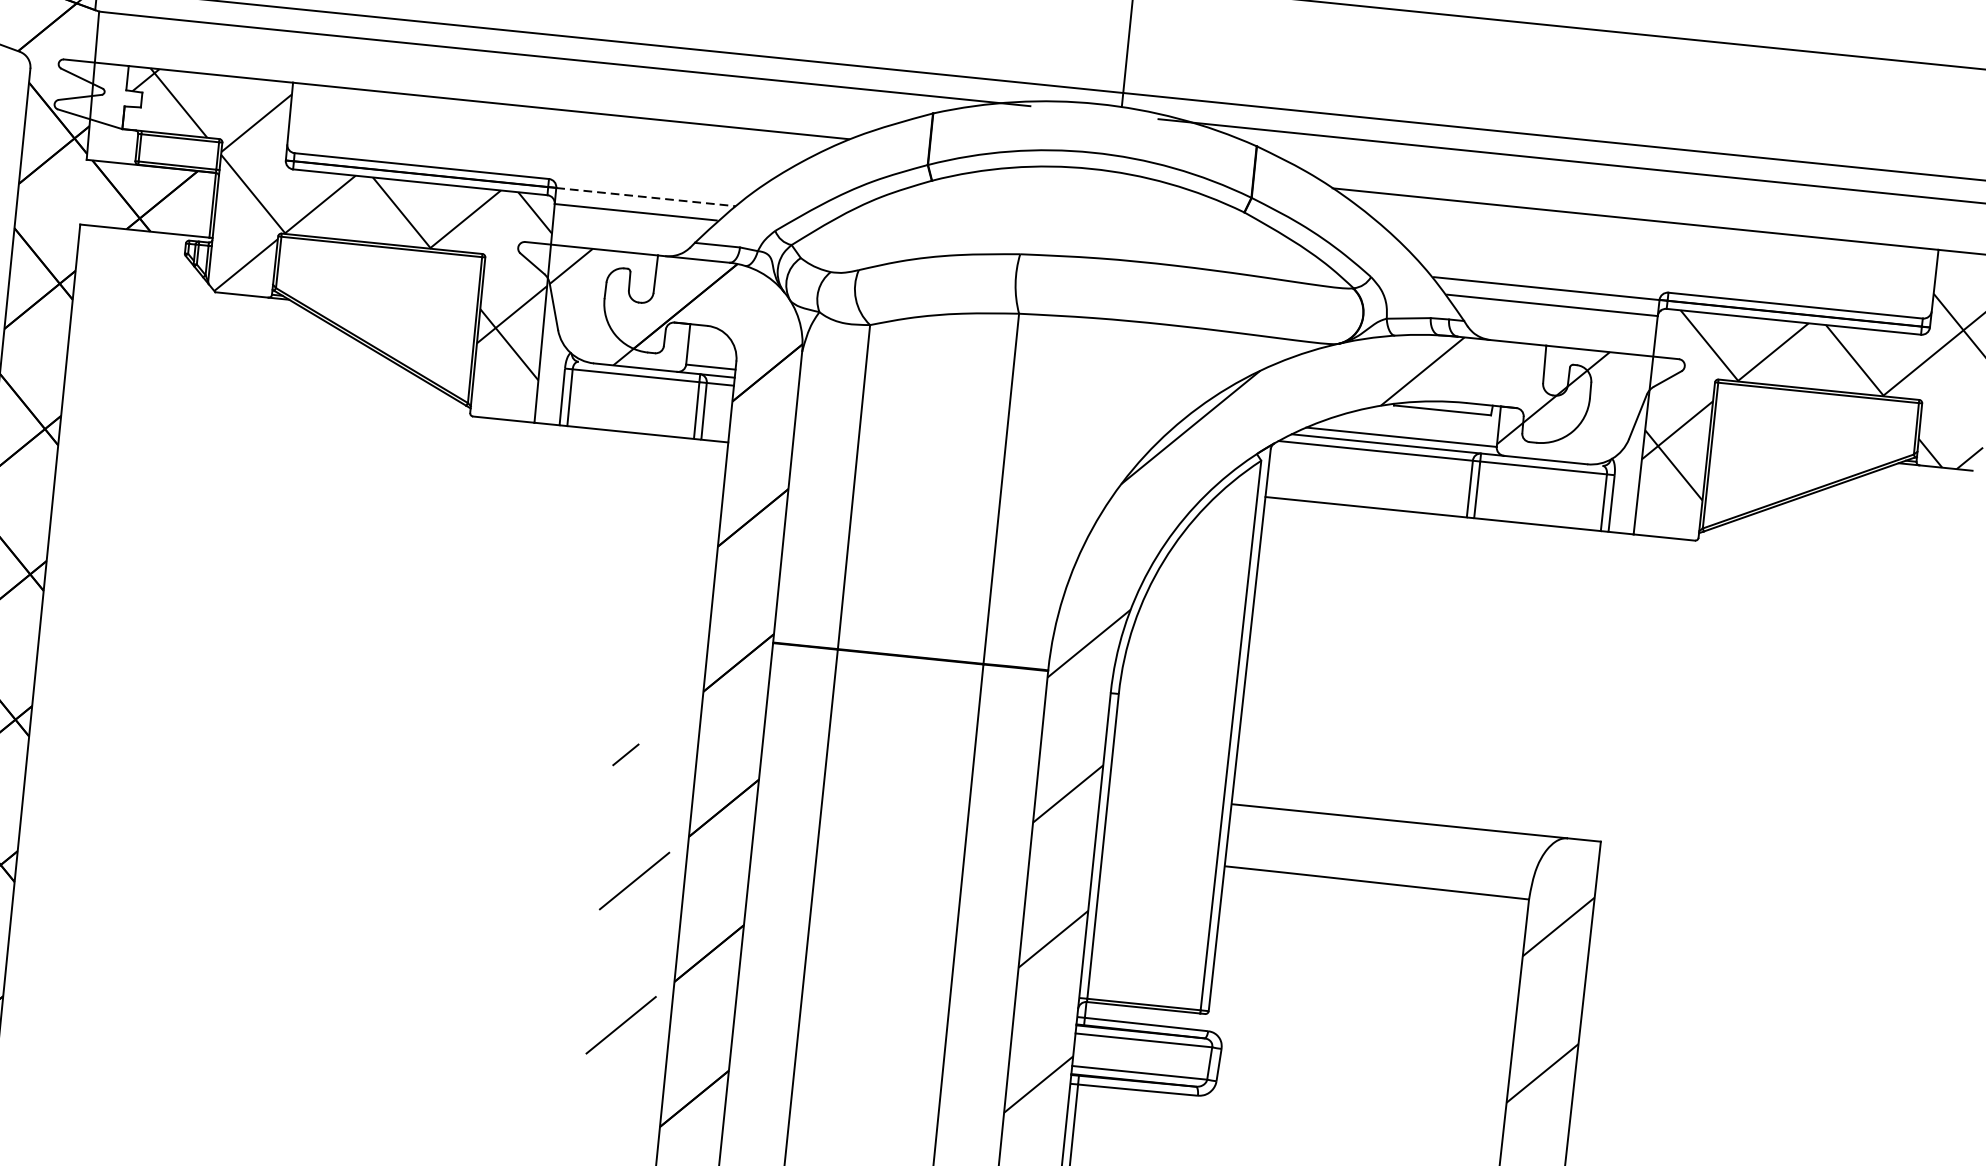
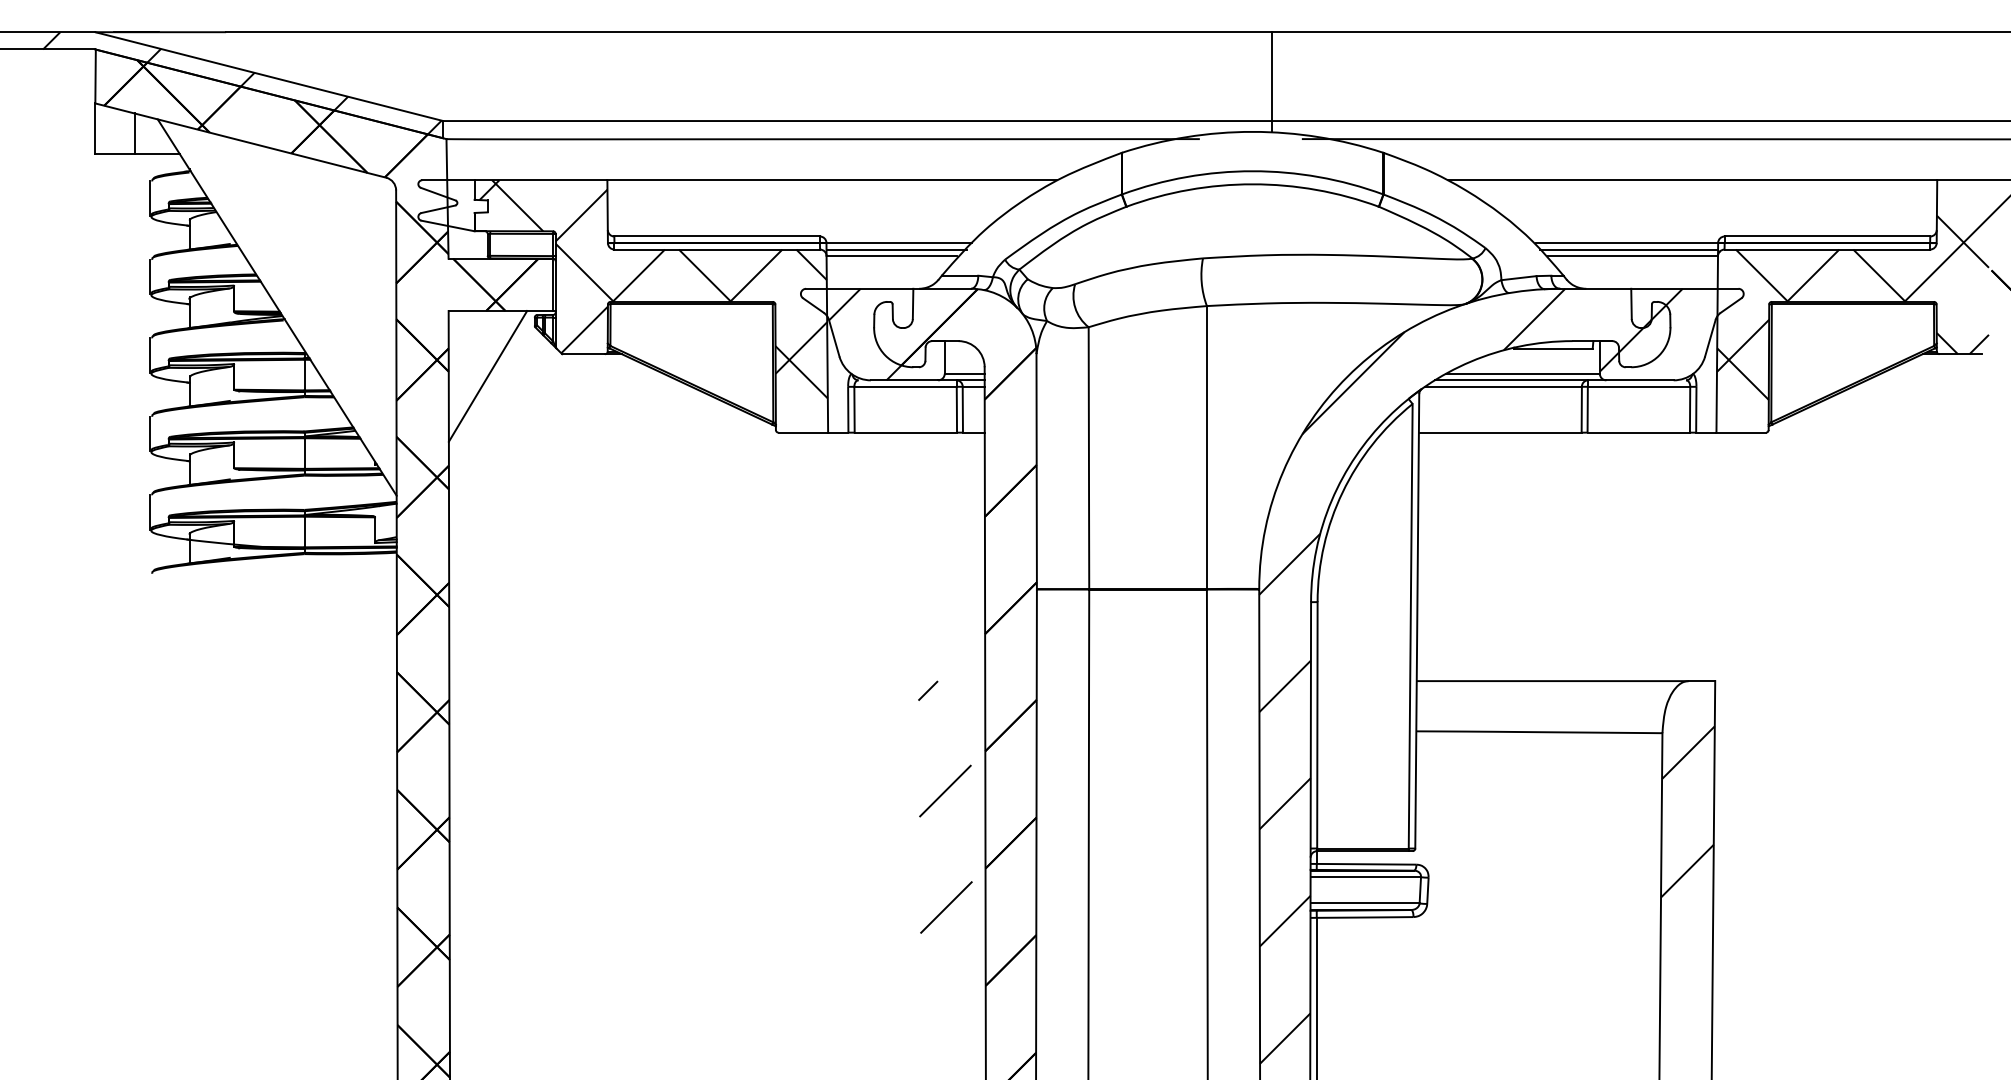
line: (646, 197) -> (899, 243), dashed -> solid
line: (642, 204) -> (896, 249), added
line: (1549, 296) -> (1629, 249), added
line: (120, 310) -> (487, 376), added

